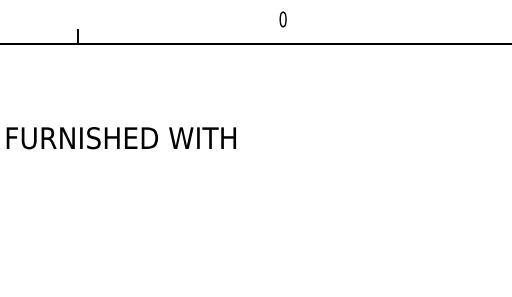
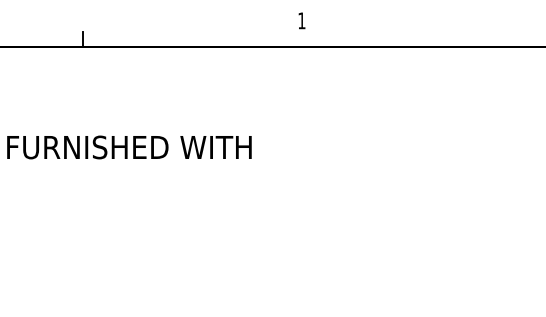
text: (282, 19) -> (301, 20), 0 -> 1

